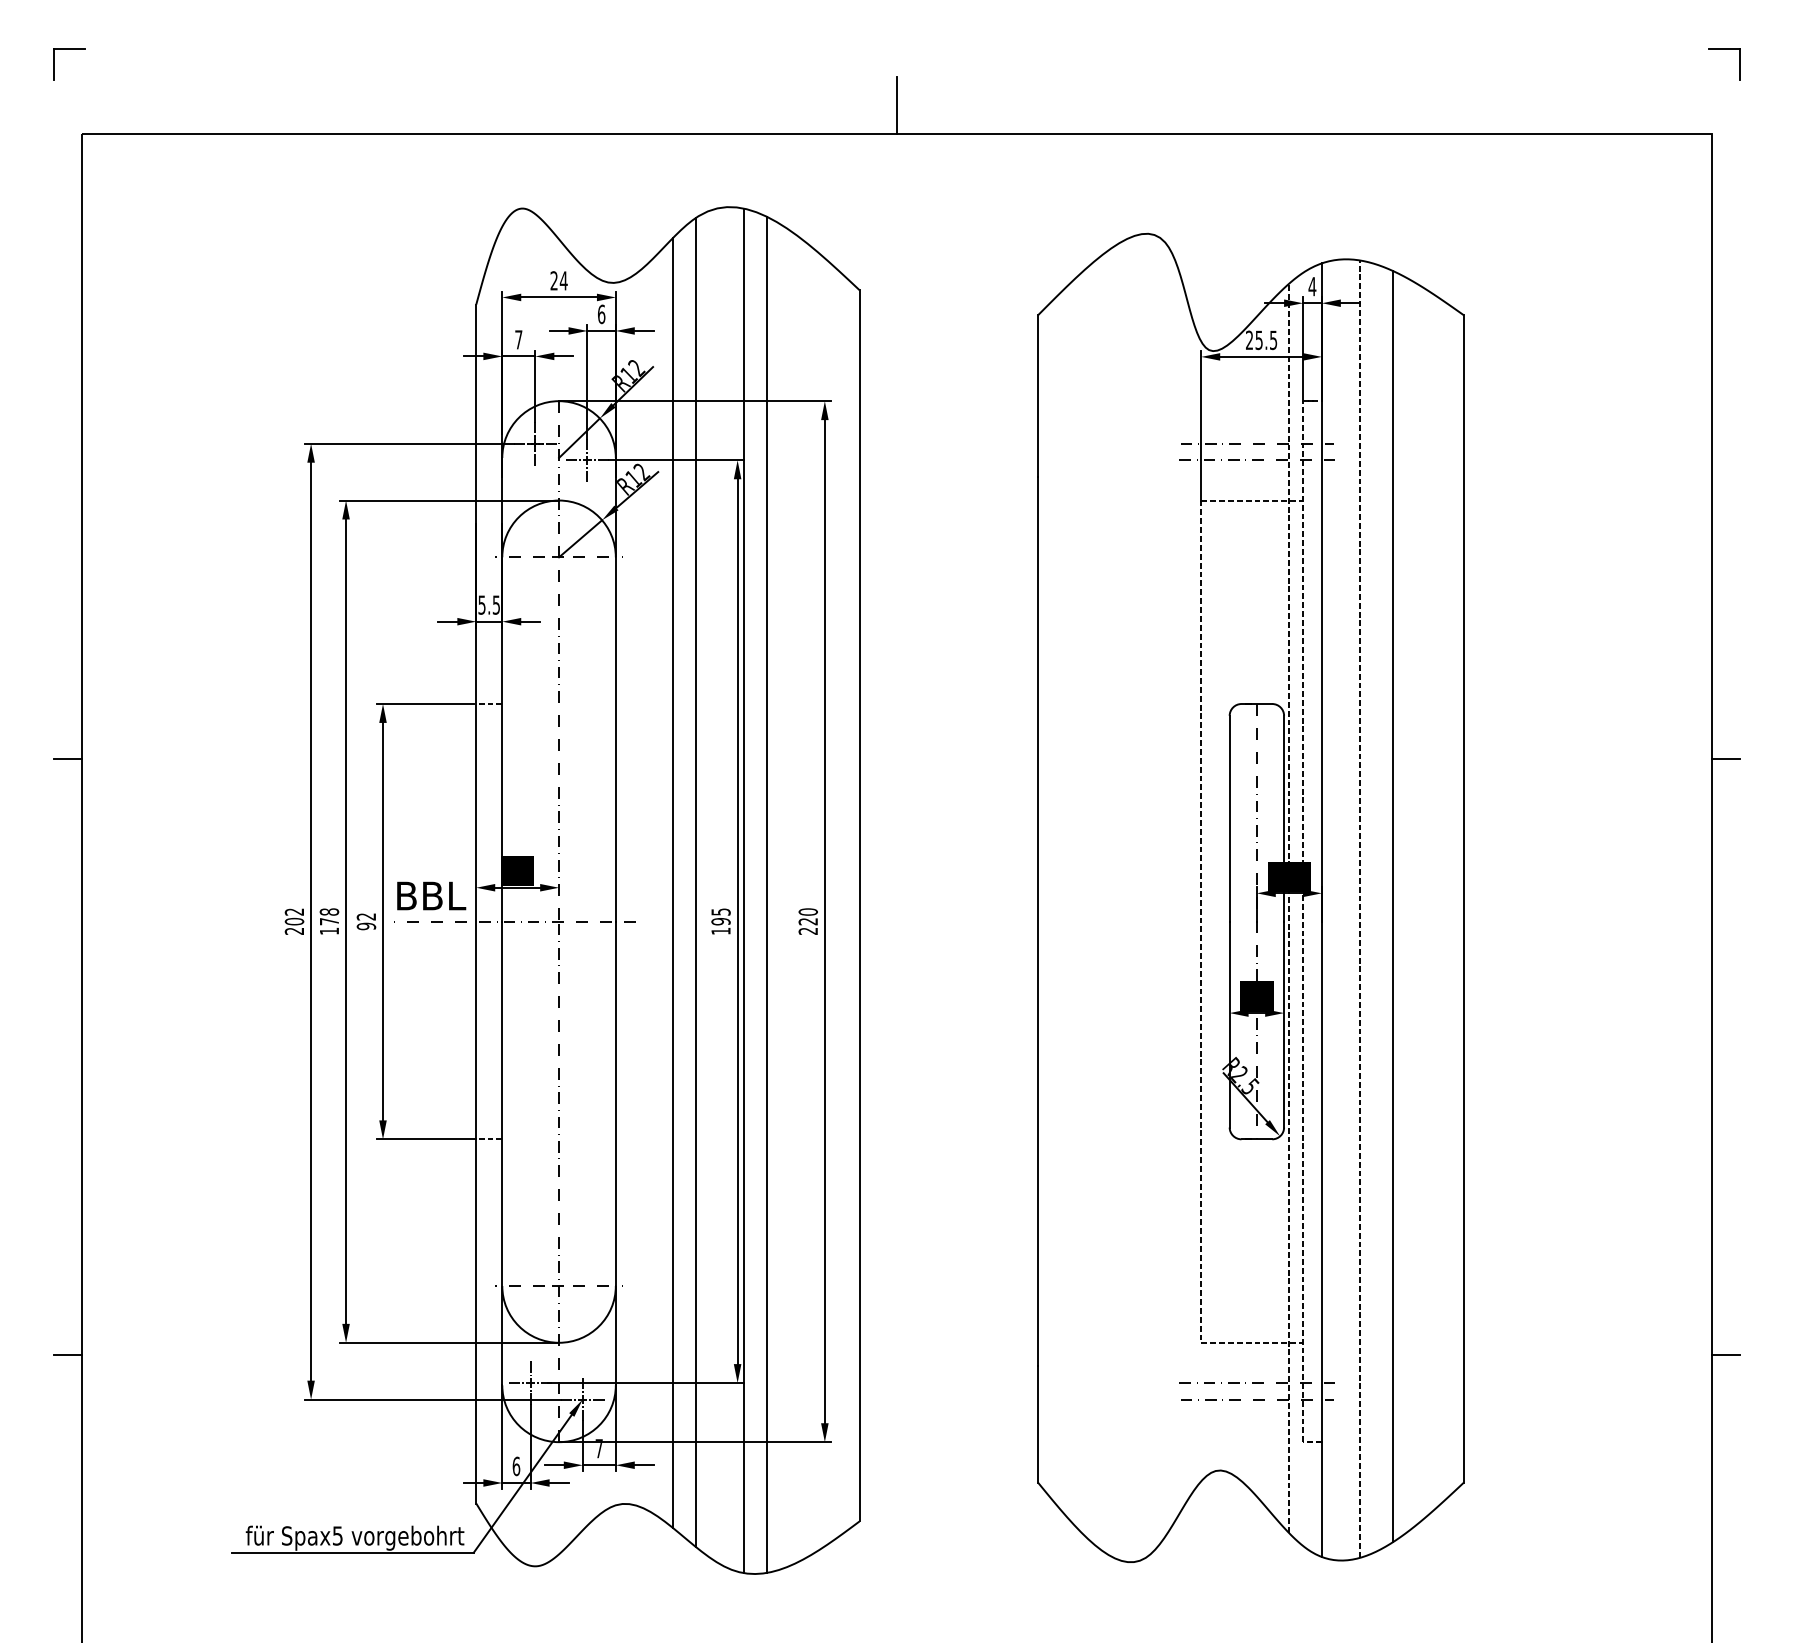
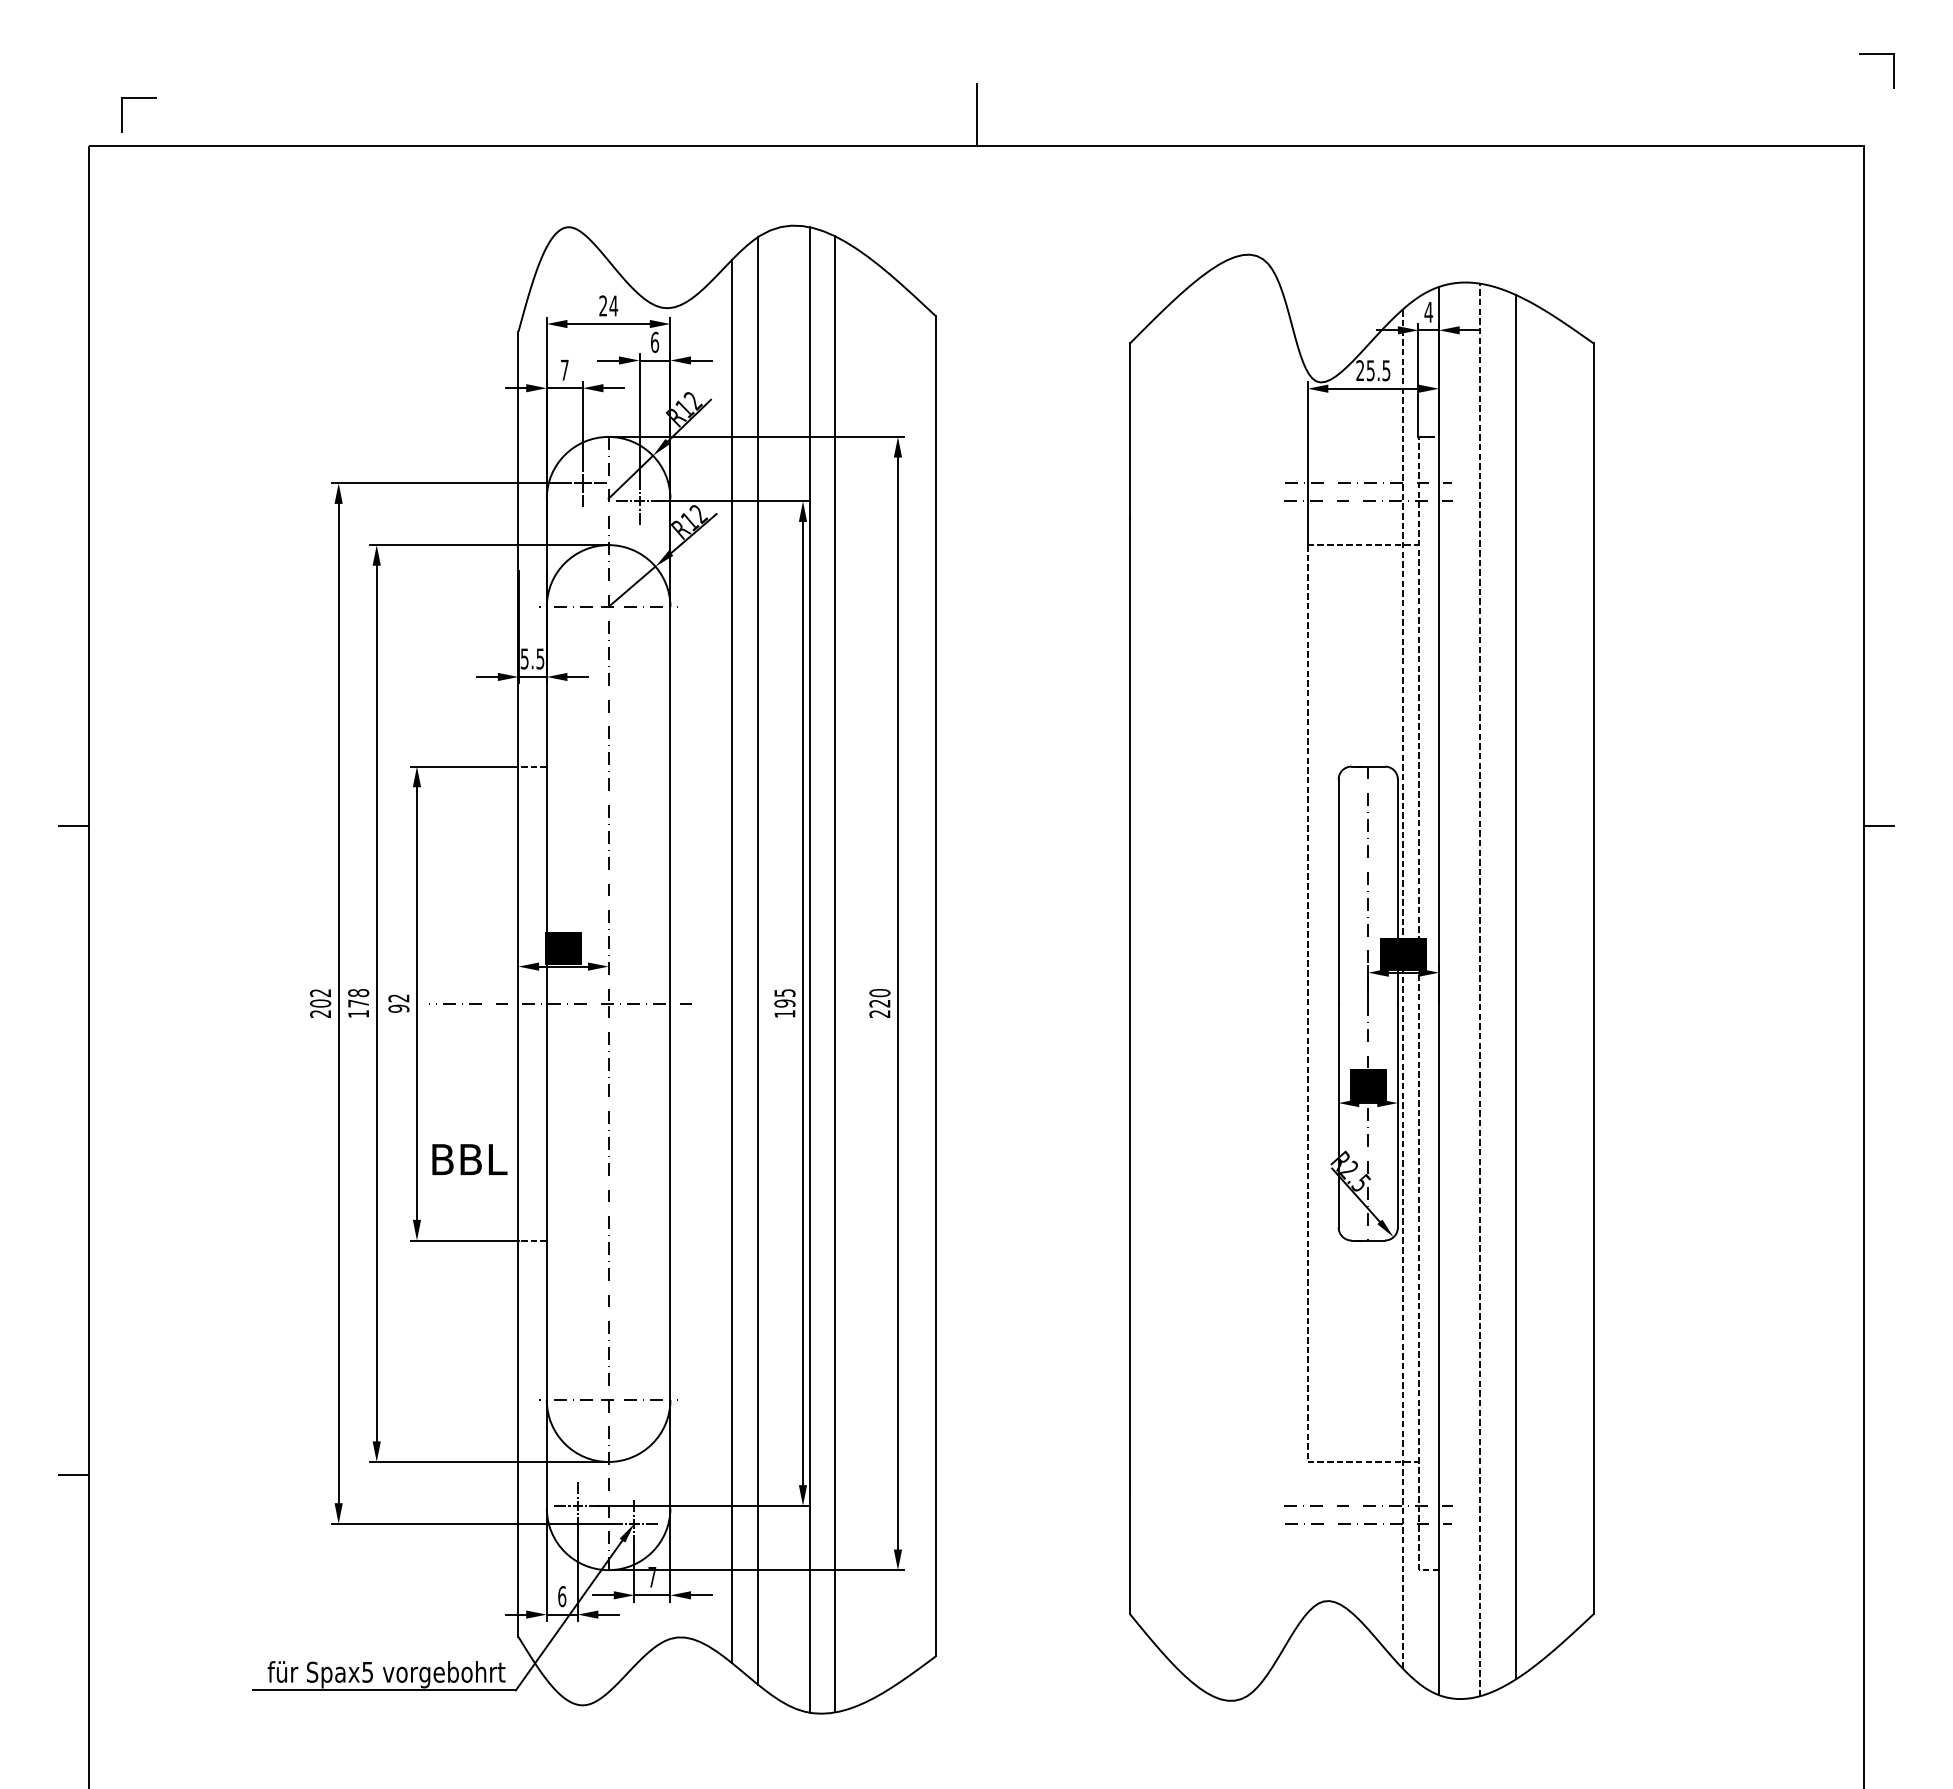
part: (69, 49) -> (138, 98), moved
text: (431, 895) -> (469, 1159), moved
line: (1725, 1355) -> (1878, 1475), removed

